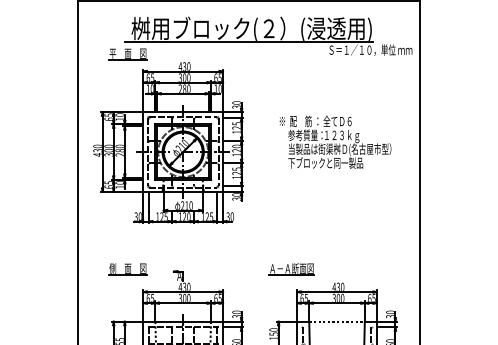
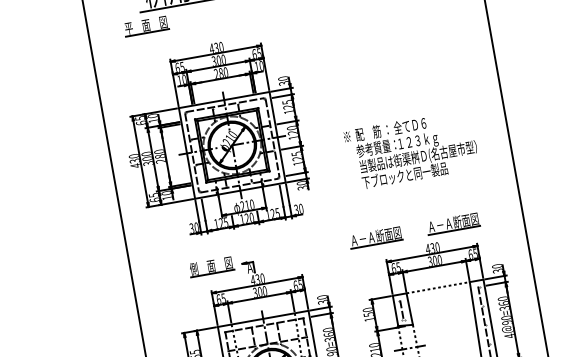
text: (335, 141) -> (411, 149), moved
part: (168, 142) -> (213, 137), moved
part: (127, 269) -> (210, 266), moved
part: (359, 269) -> (453, 223), added

